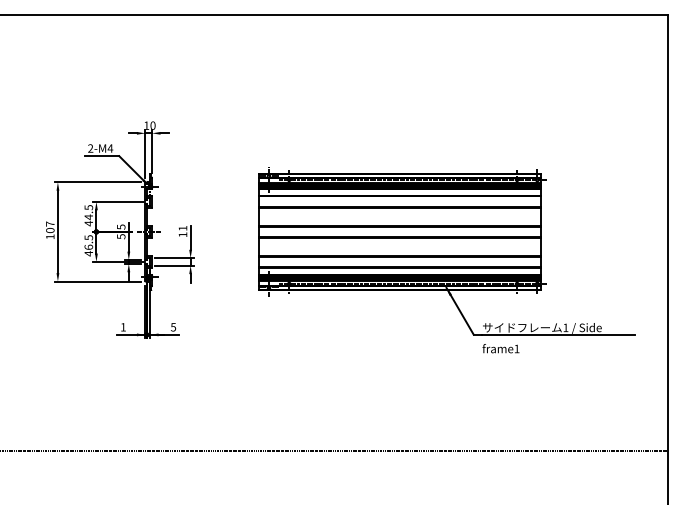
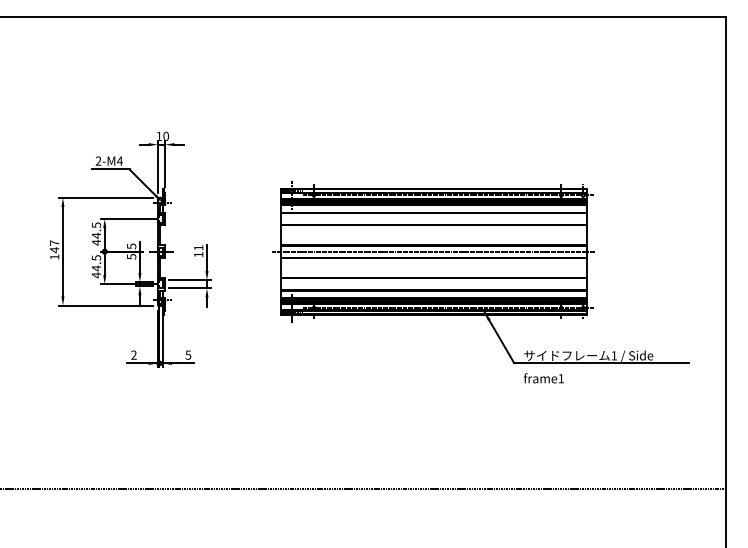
text: (50, 230) -> (54, 250), 107 -> 147
line: (399, 231) -> (433, 251), added
text: (88, 247) -> (96, 268), 46.5 -> 44.5
text: (122, 326) -> (133, 354), 1 -> 2

